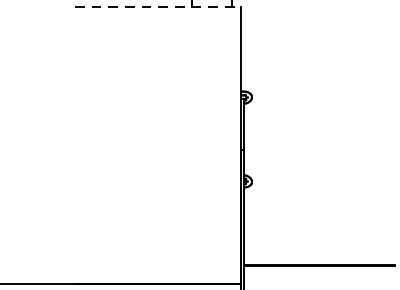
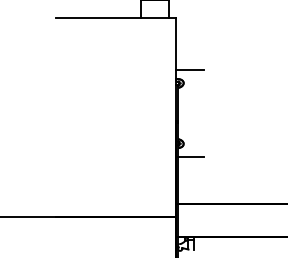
line: (158, 7) -> (116, 18), dashed -> solid
line: (260, 79) -> (189, 70), added
line: (261, 199) -> (190, 156), added

